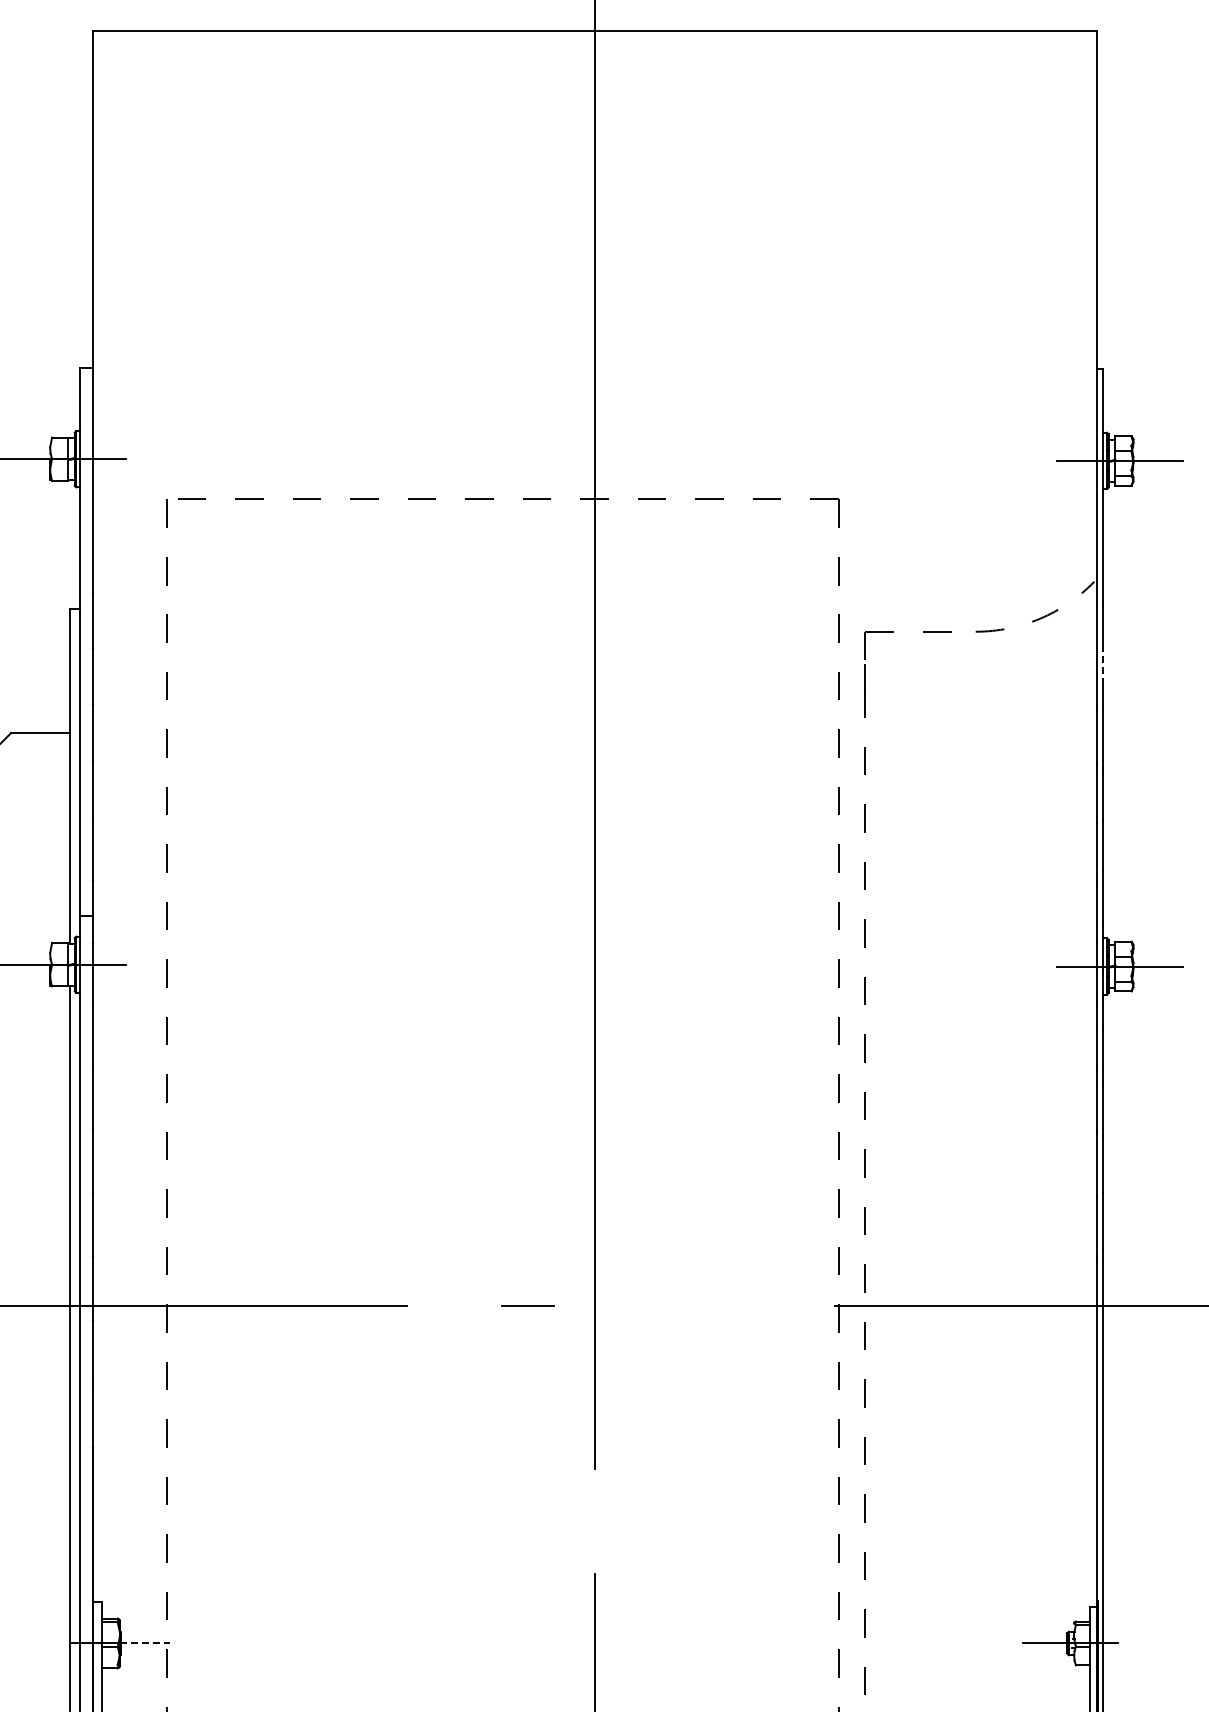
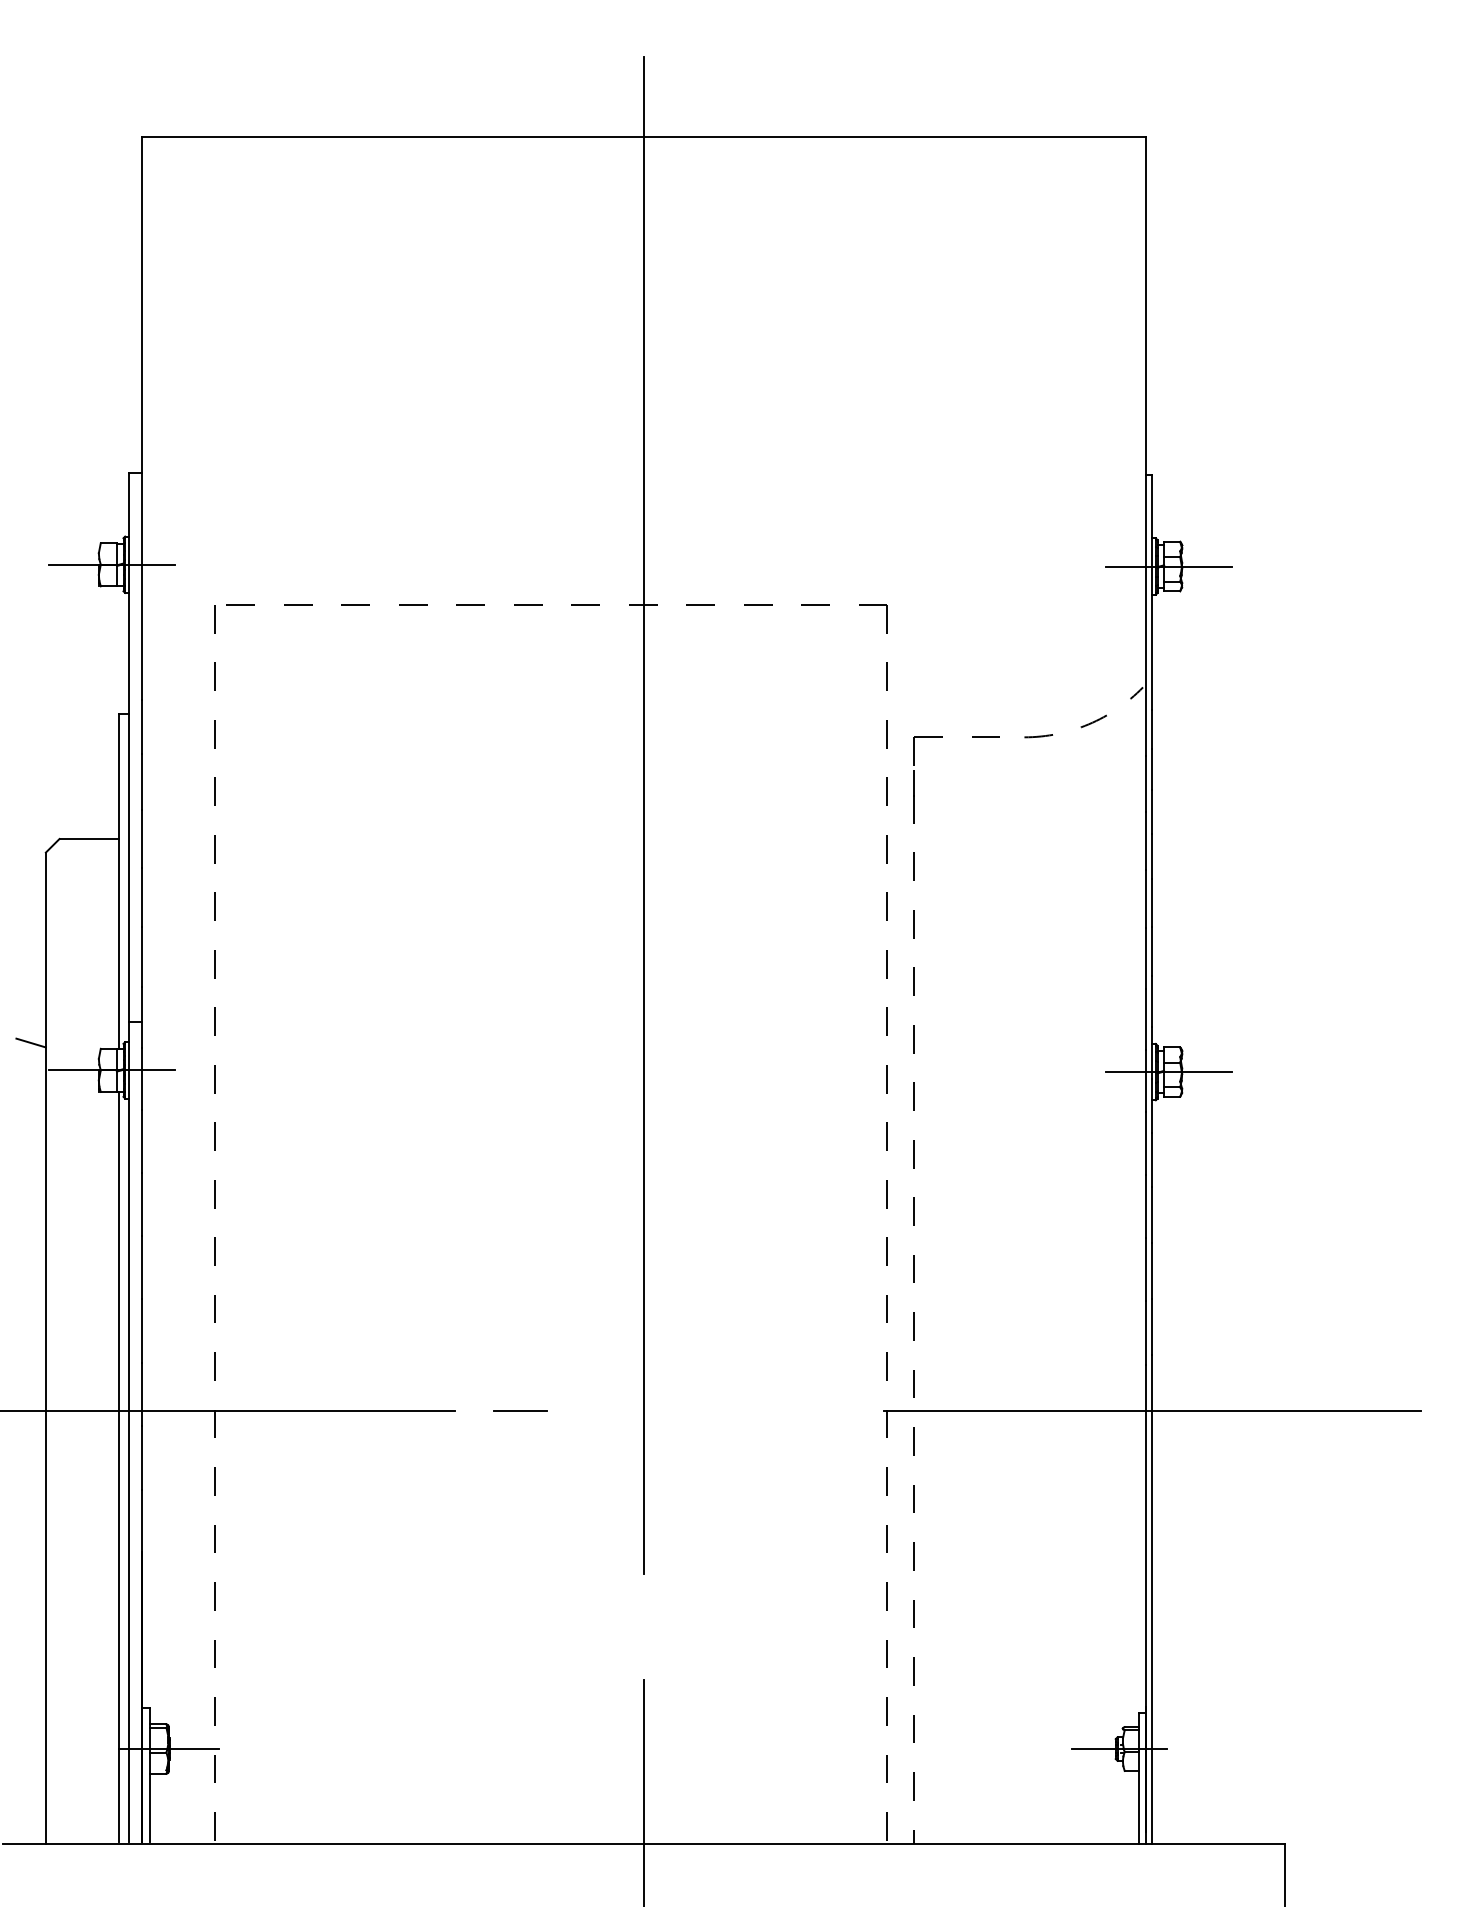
line: (1103, 663) -> (1152, 769), dashed -> solid
line: (527, 1304) -> (520, 1410), moved
line: (144, 1643) -> (193, 1749), dashed -> solid

